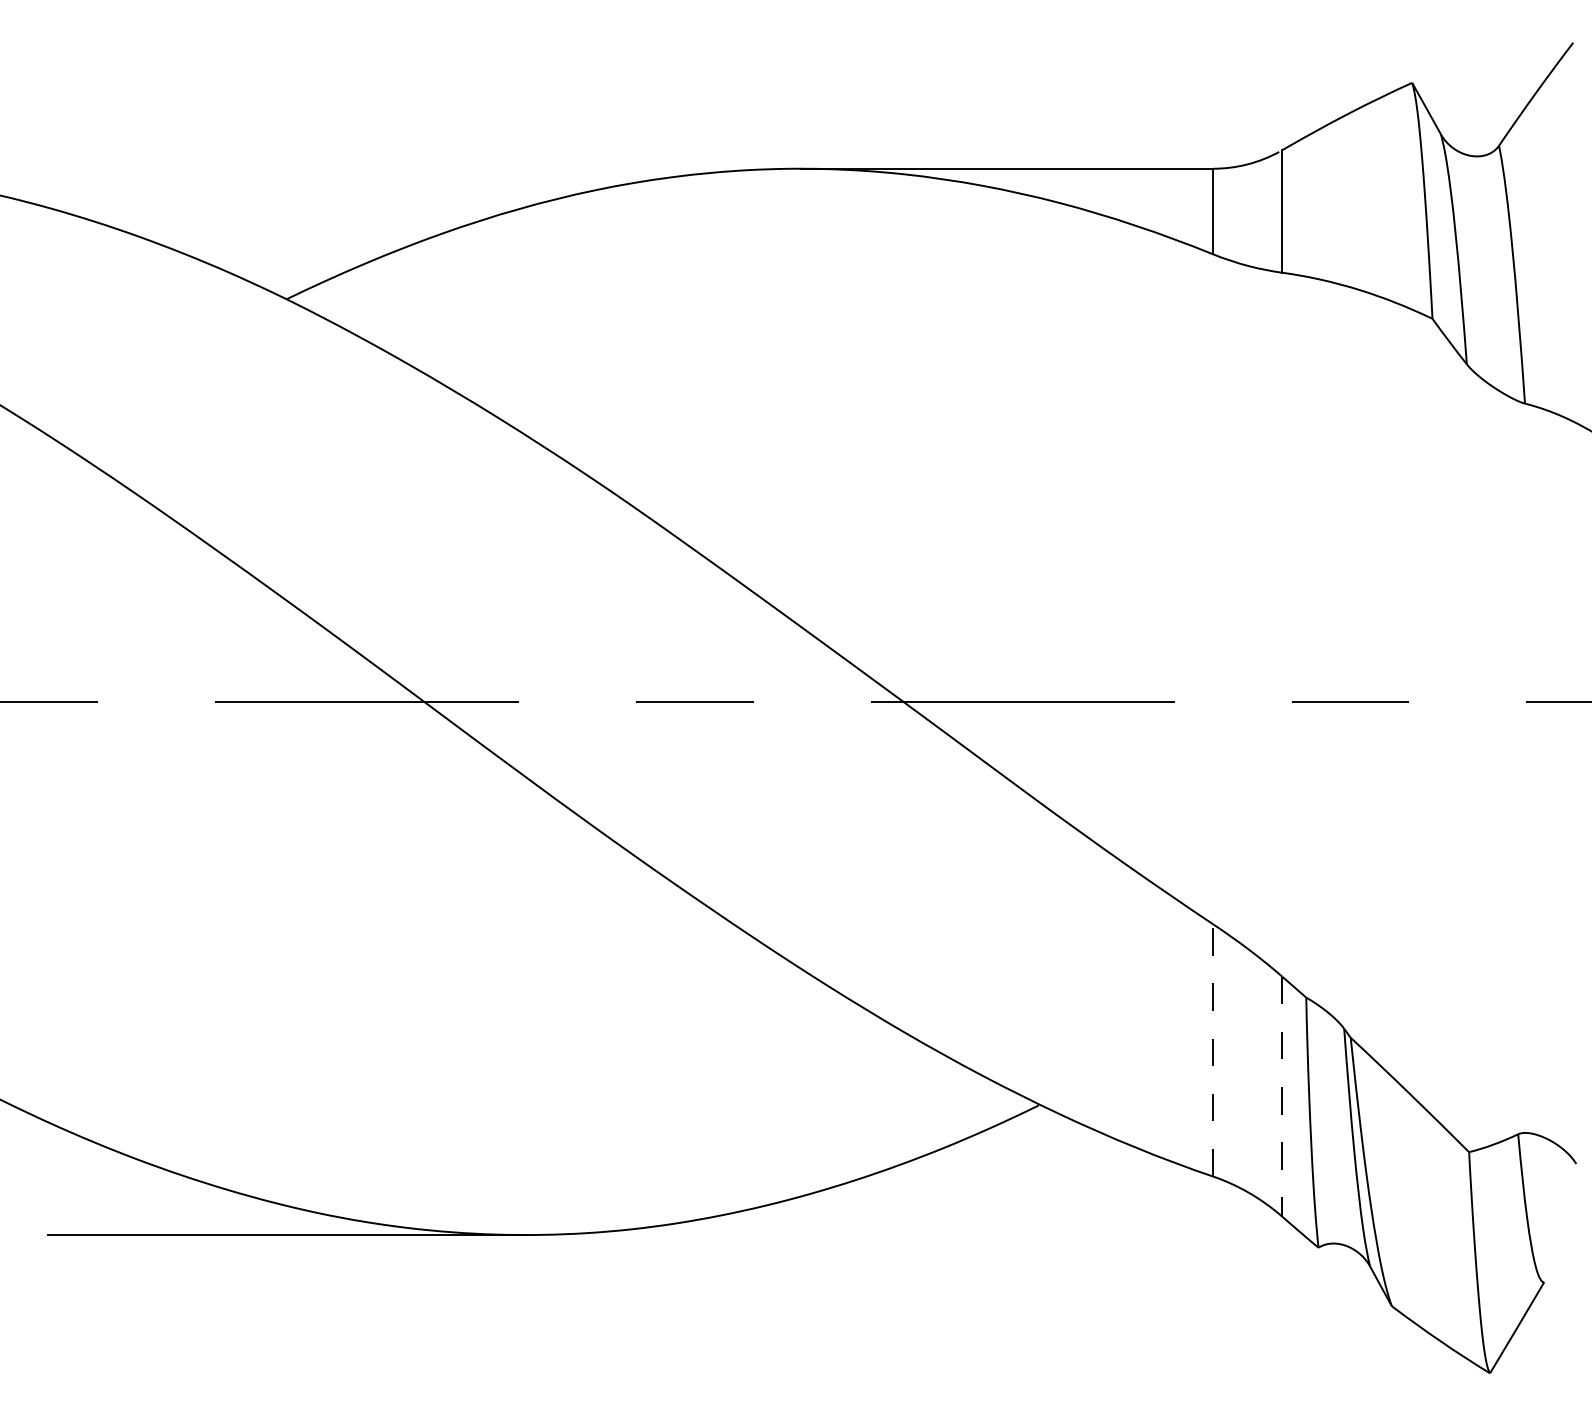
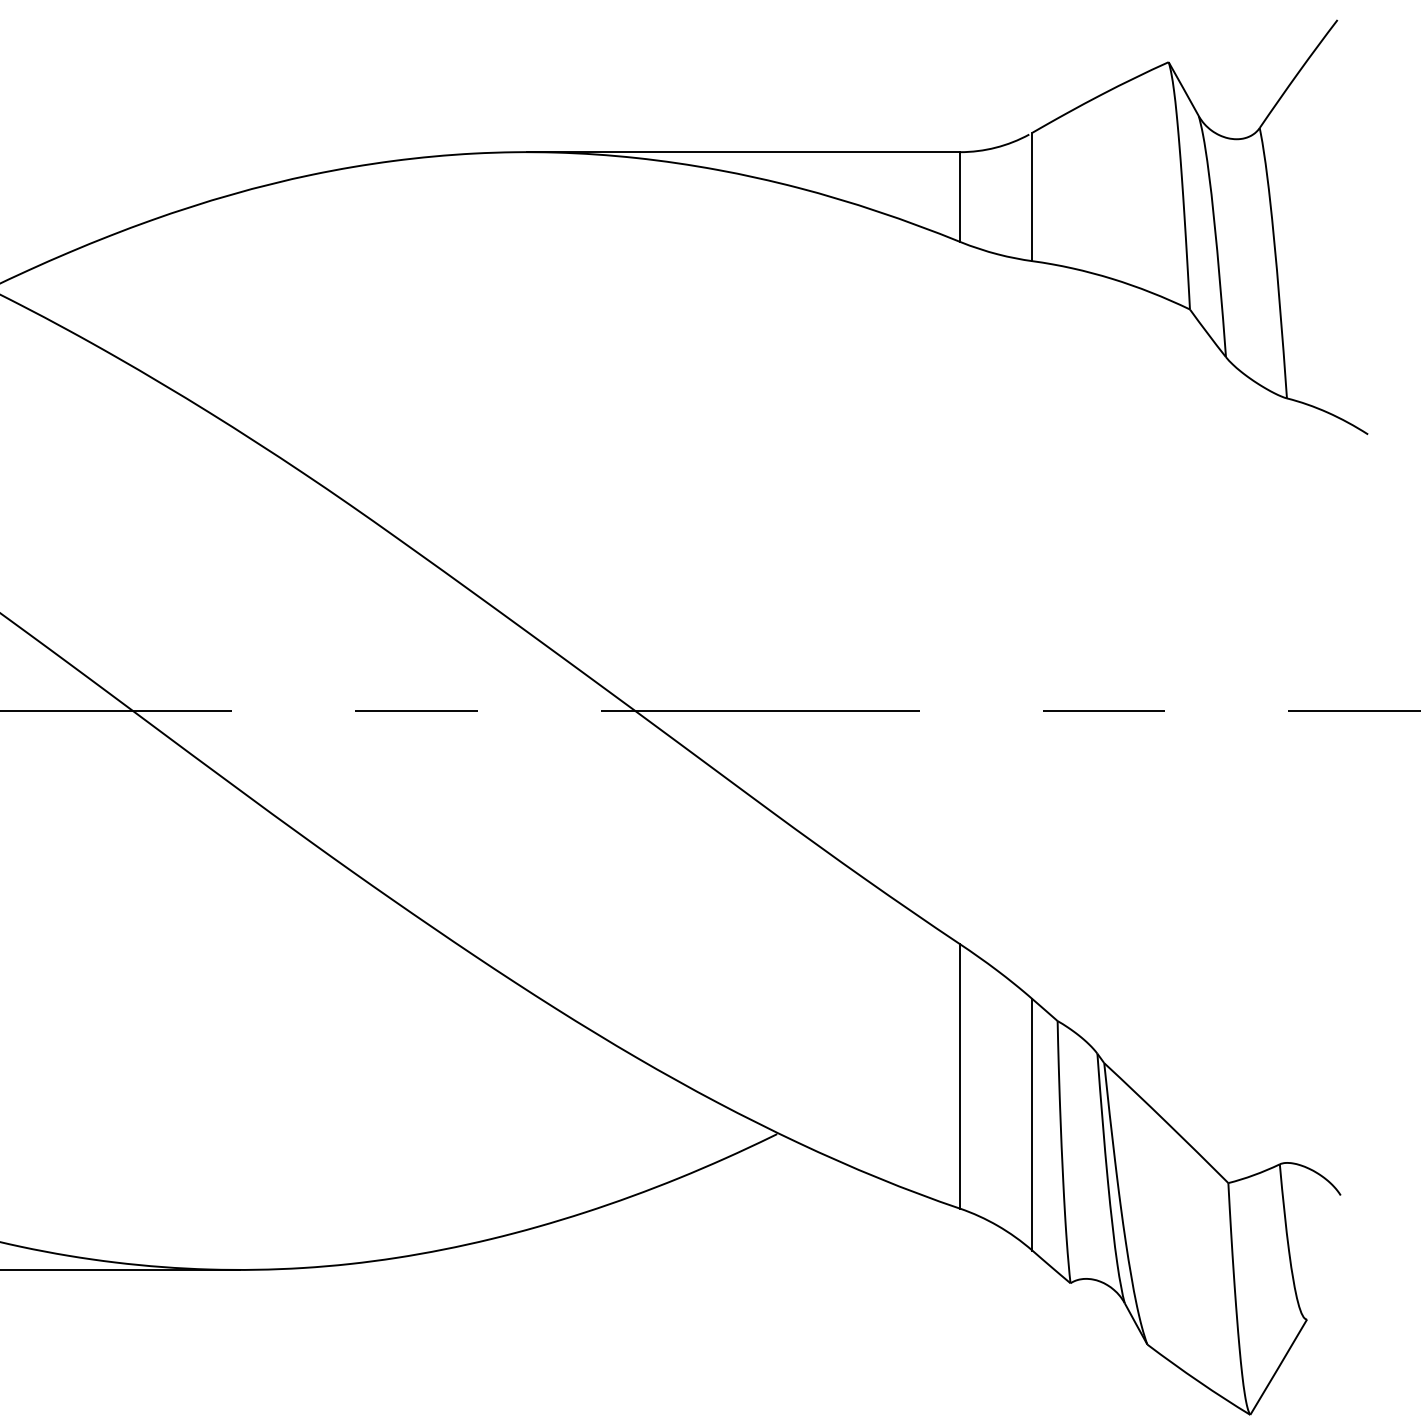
line: (1213, 1049) -> (960, 1075), dashed -> solid
line: (1282, 1096) -> (1032, 1124), dashed -> solid

